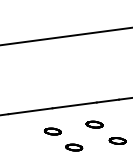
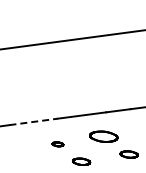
line: (31, 110) -> (34, 121), solid -> dashed
part: (94, 124) -> (103, 136), size x1.6
part: (52, 131) -> (57, 144), size x0.6

